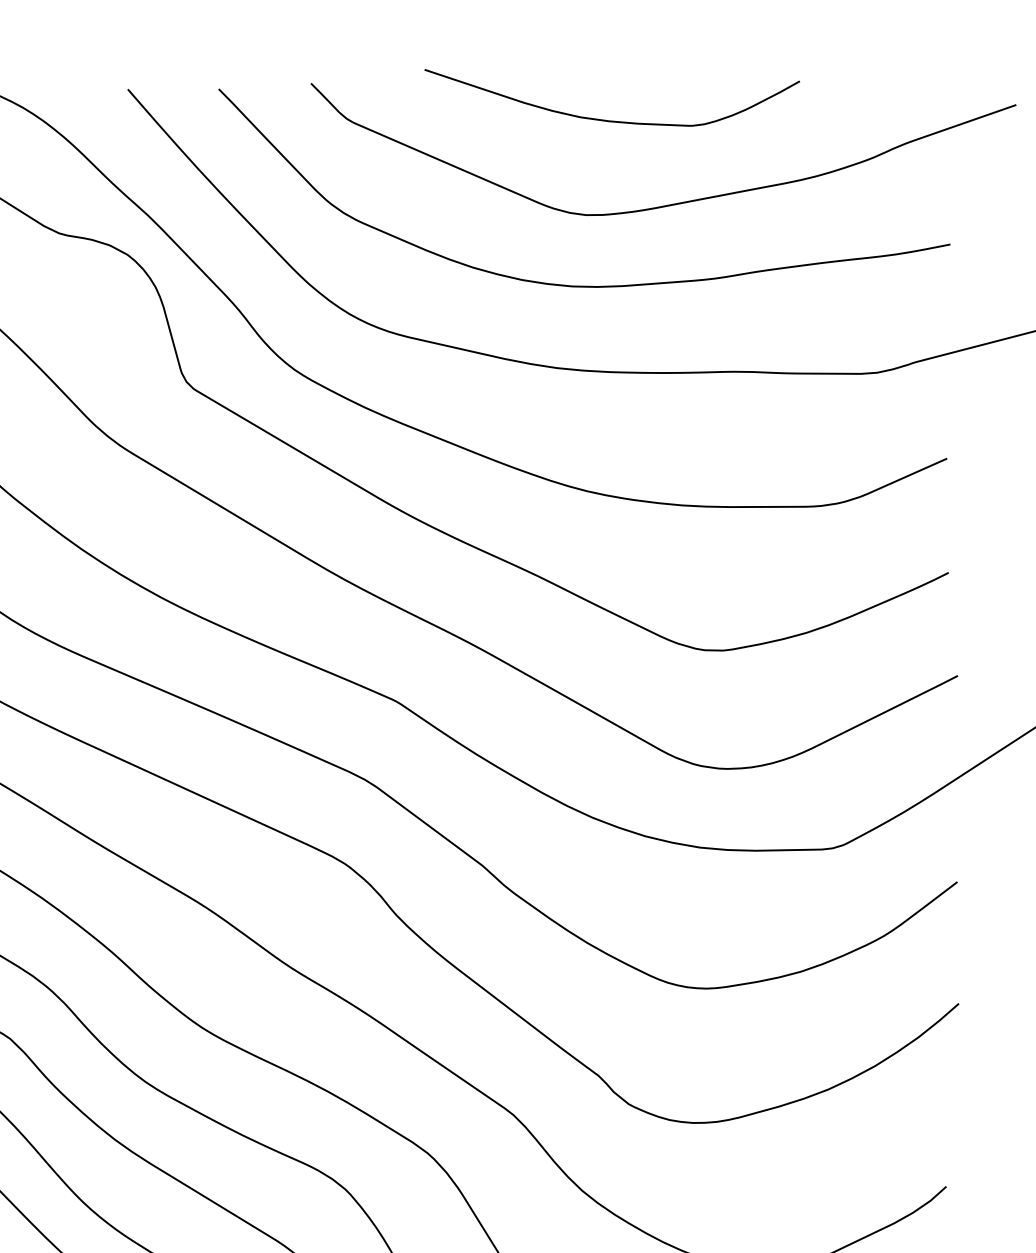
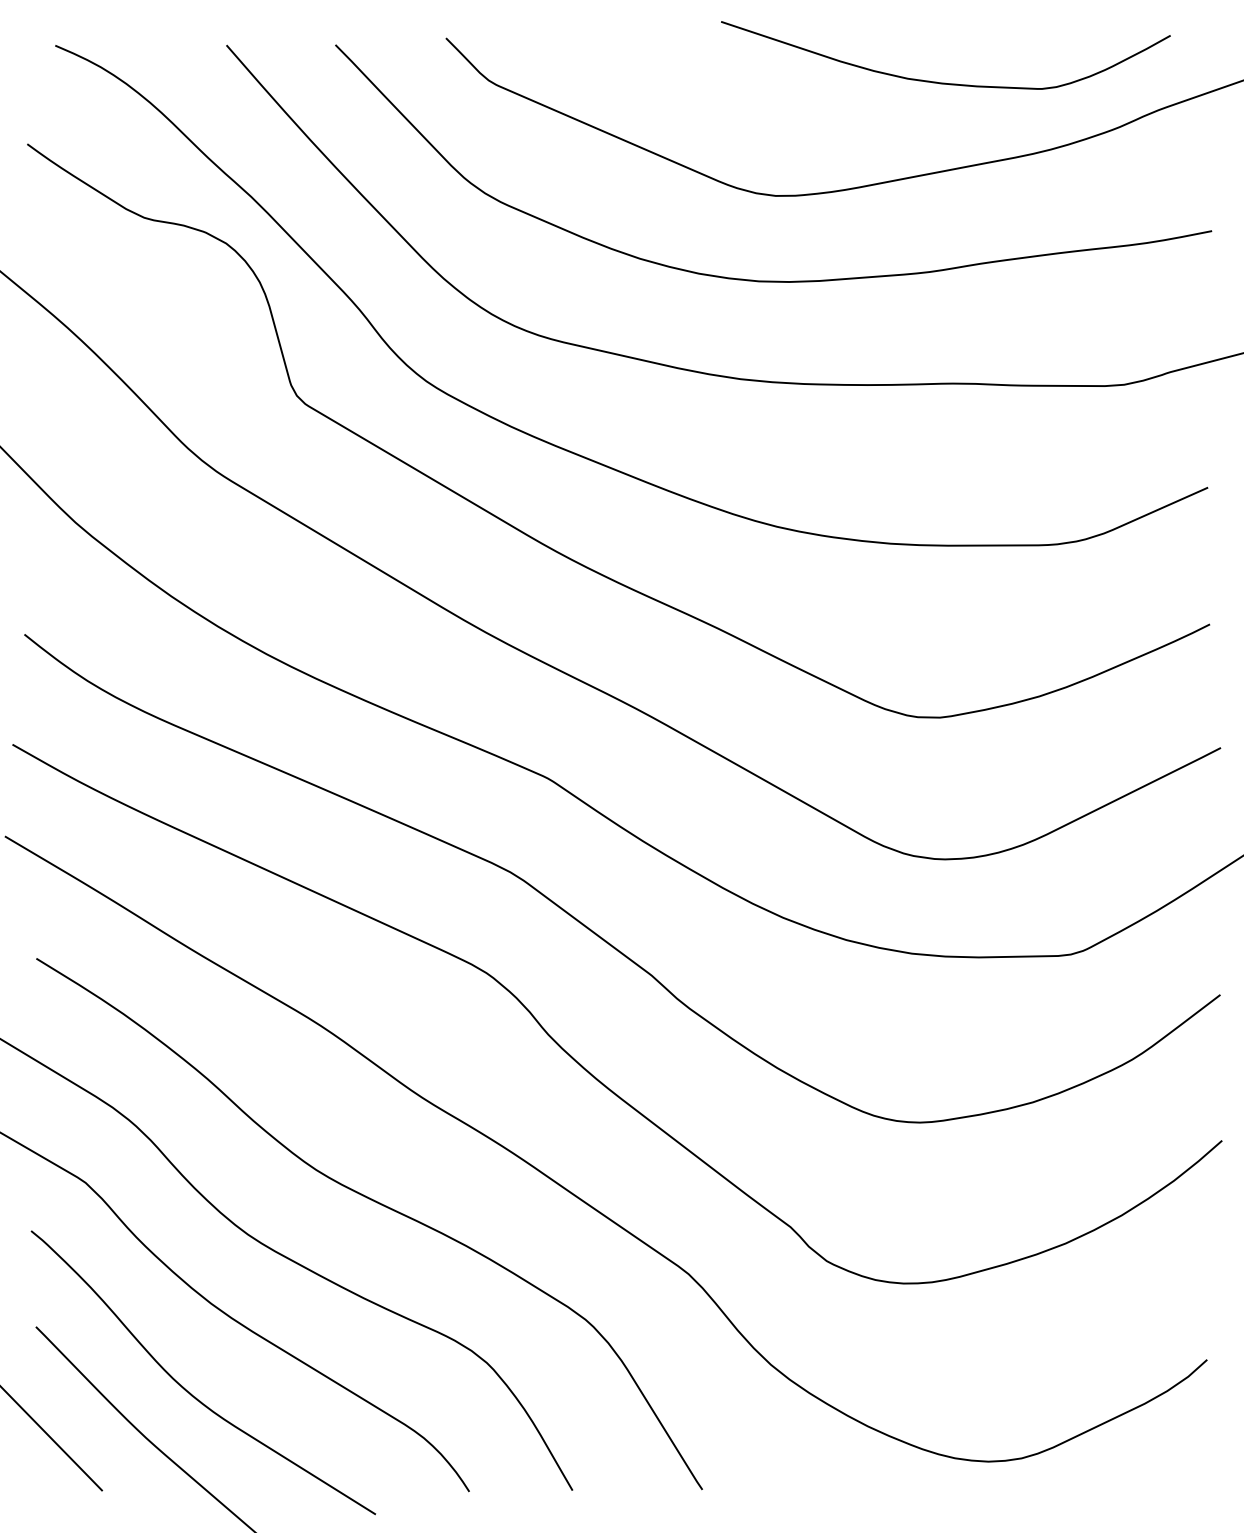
curve: (611, 120) -> (945, 82), moved

